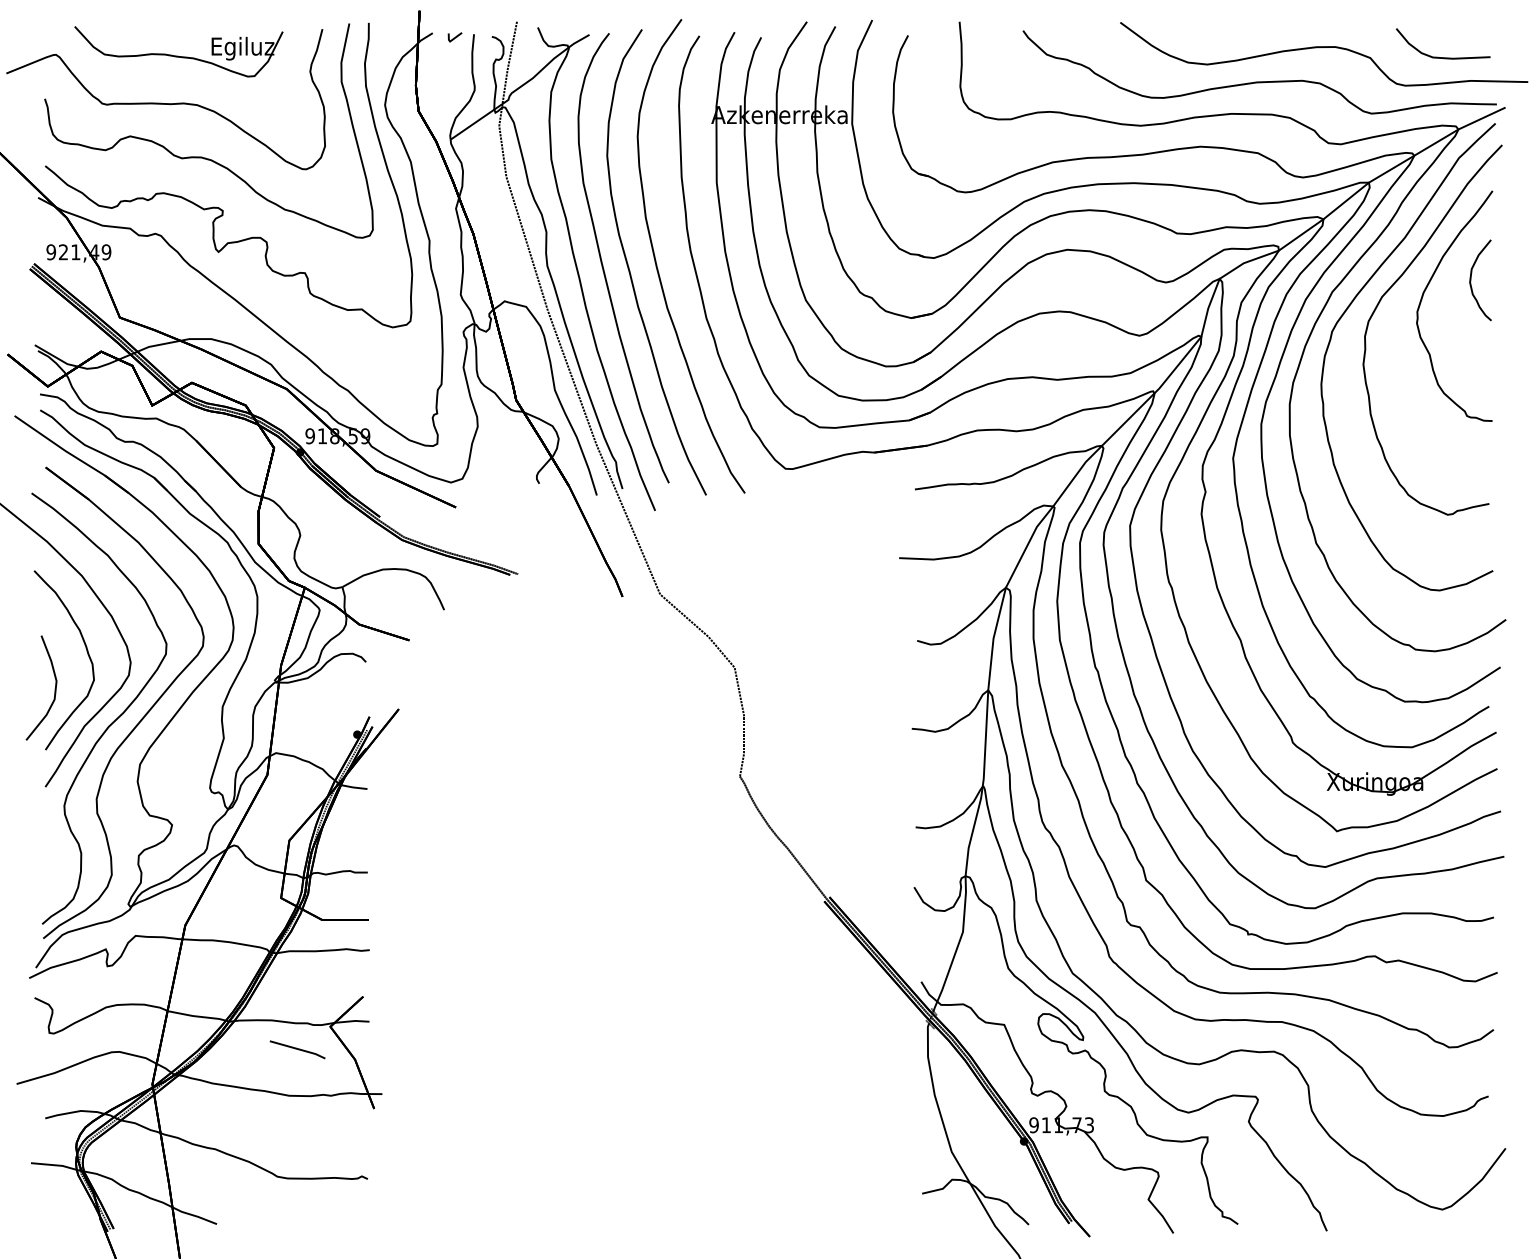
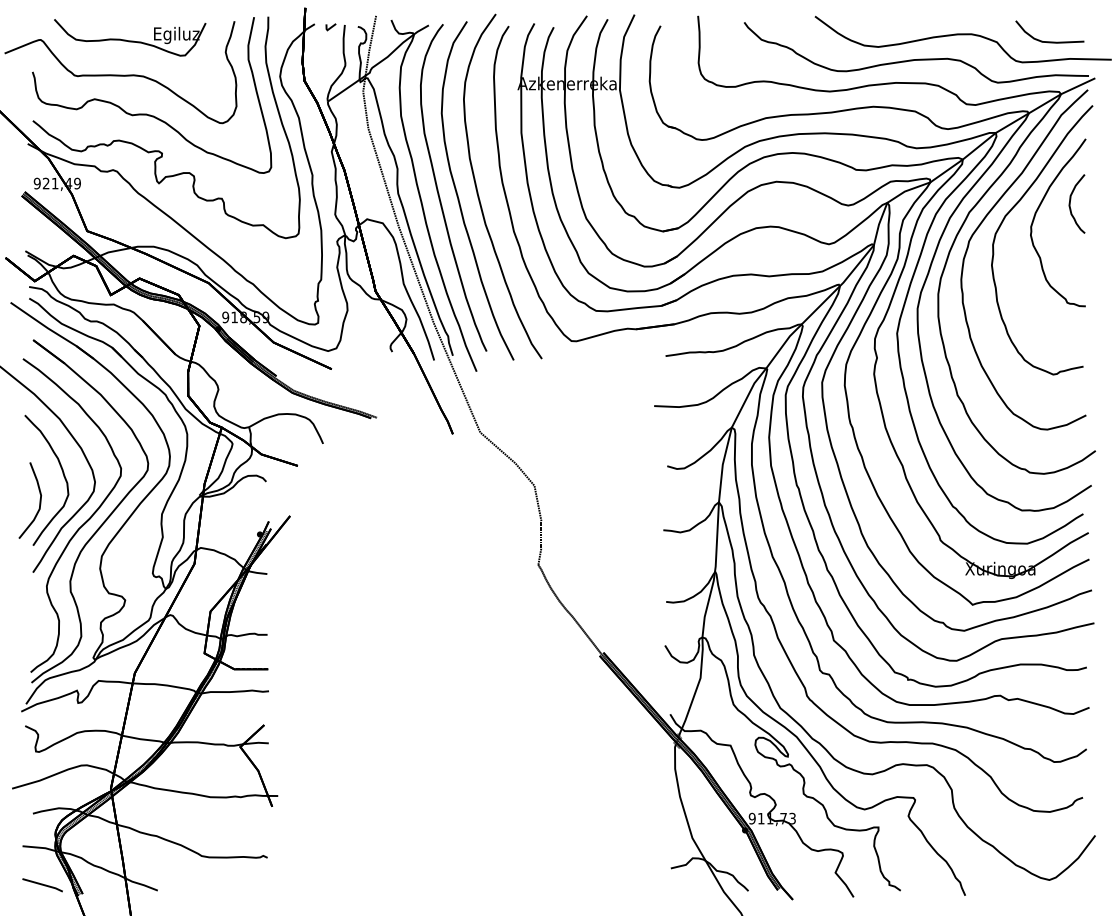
part: (297, 1049) -> (42, 885), moved

